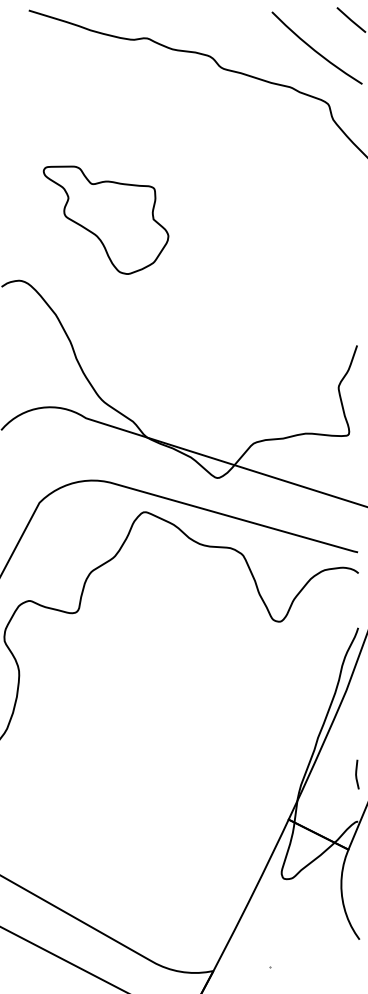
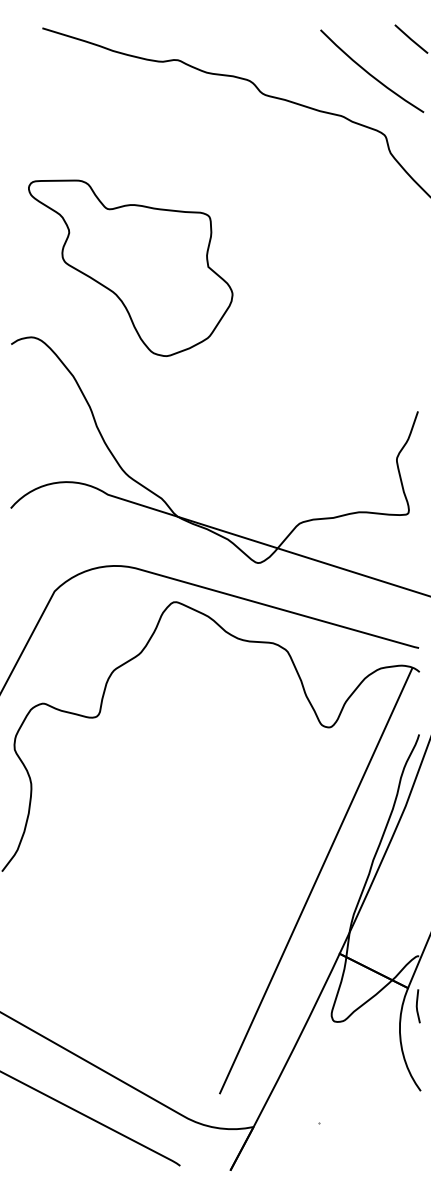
part: (105, 219) -> (130, 267), size x1.43
line: (268, 755) -> (316, 880), added
line: (356, 774) -> (417, 1006), moved

